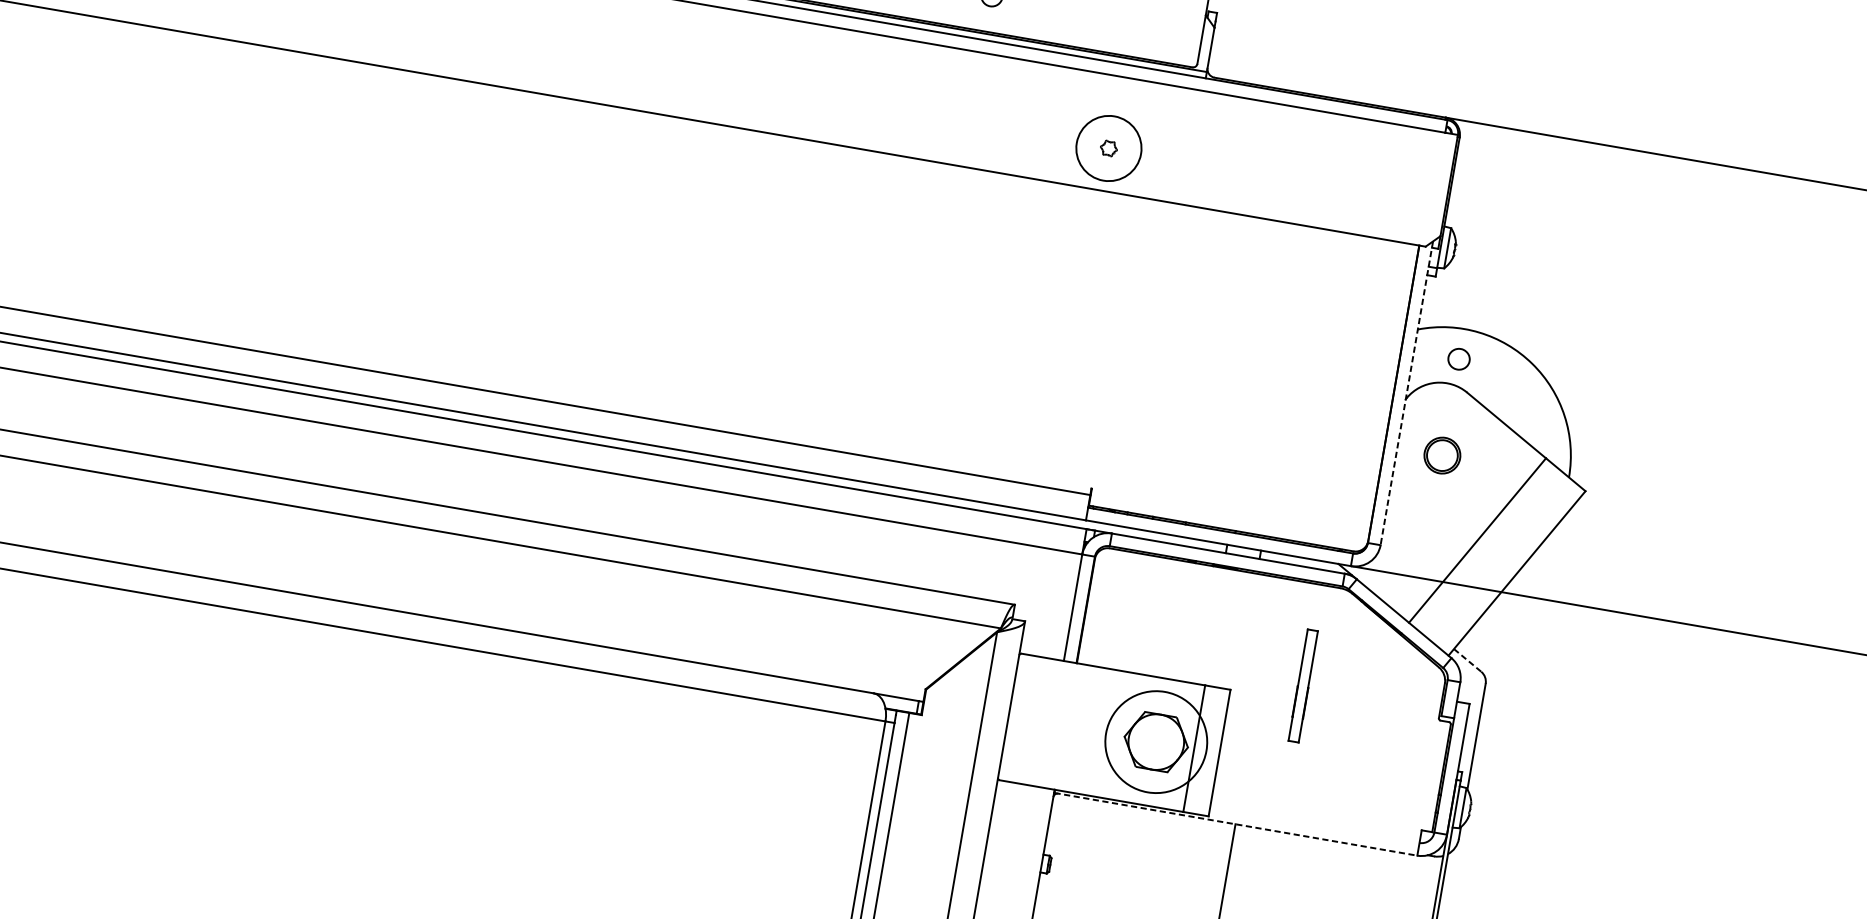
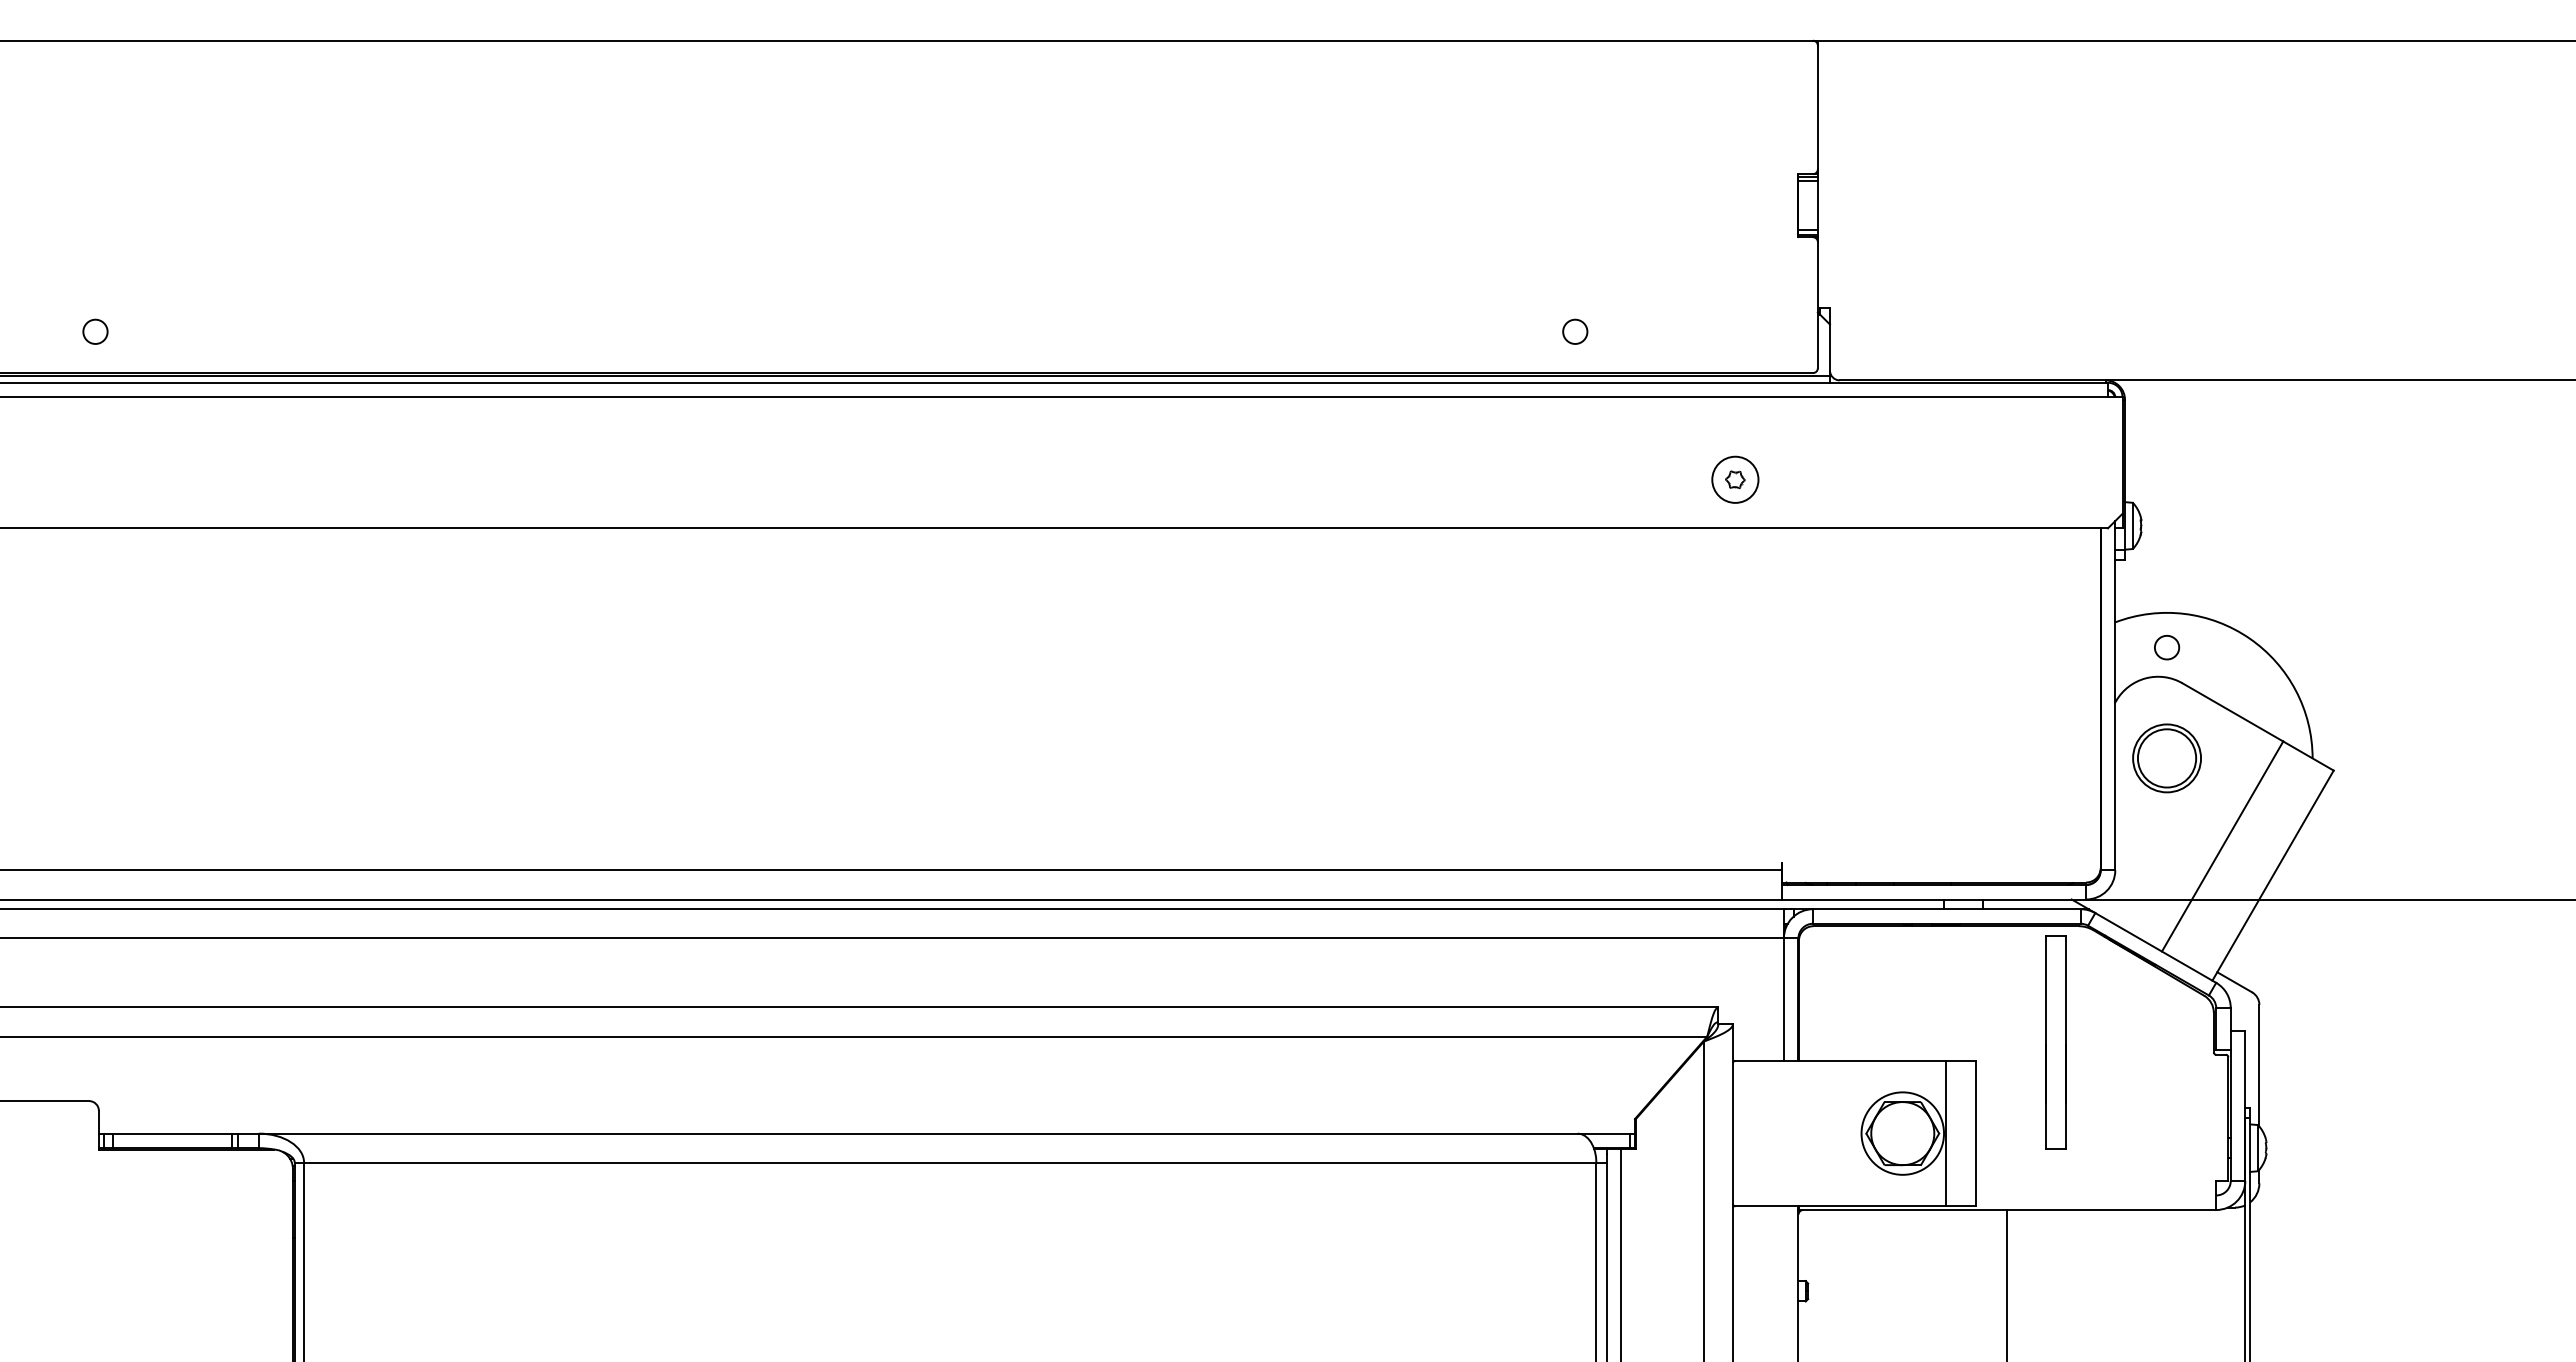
circle: (1109, 148) -> (1735, 479), size x0.62
line: (1407, 393) -> (2115, 695), dashed -> solid
part: (1441, 455) -> (2166, 758), size x1.67
line: (1468, 660) -> (2235, 982), dashed -> solid
part: (1302, 685) -> (2055, 1042), size x1.67
circle: (1156, 742) -> (1902, 1133), size x0.71
line: (1235, 824) -> (2007, 1210), dashed -> solid

